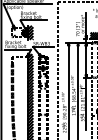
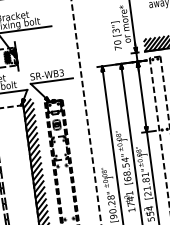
hatch: (30, 32) -> (21, 55), removed

